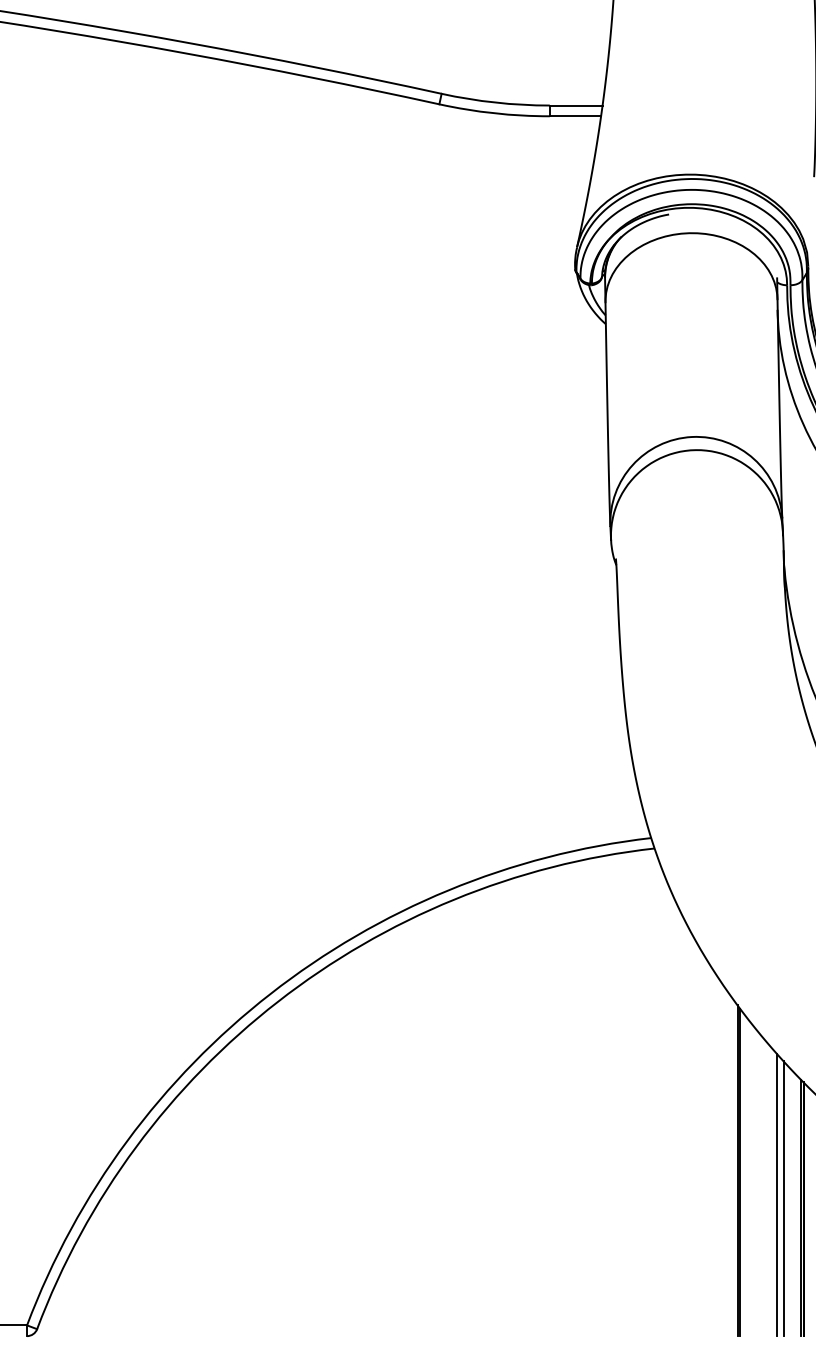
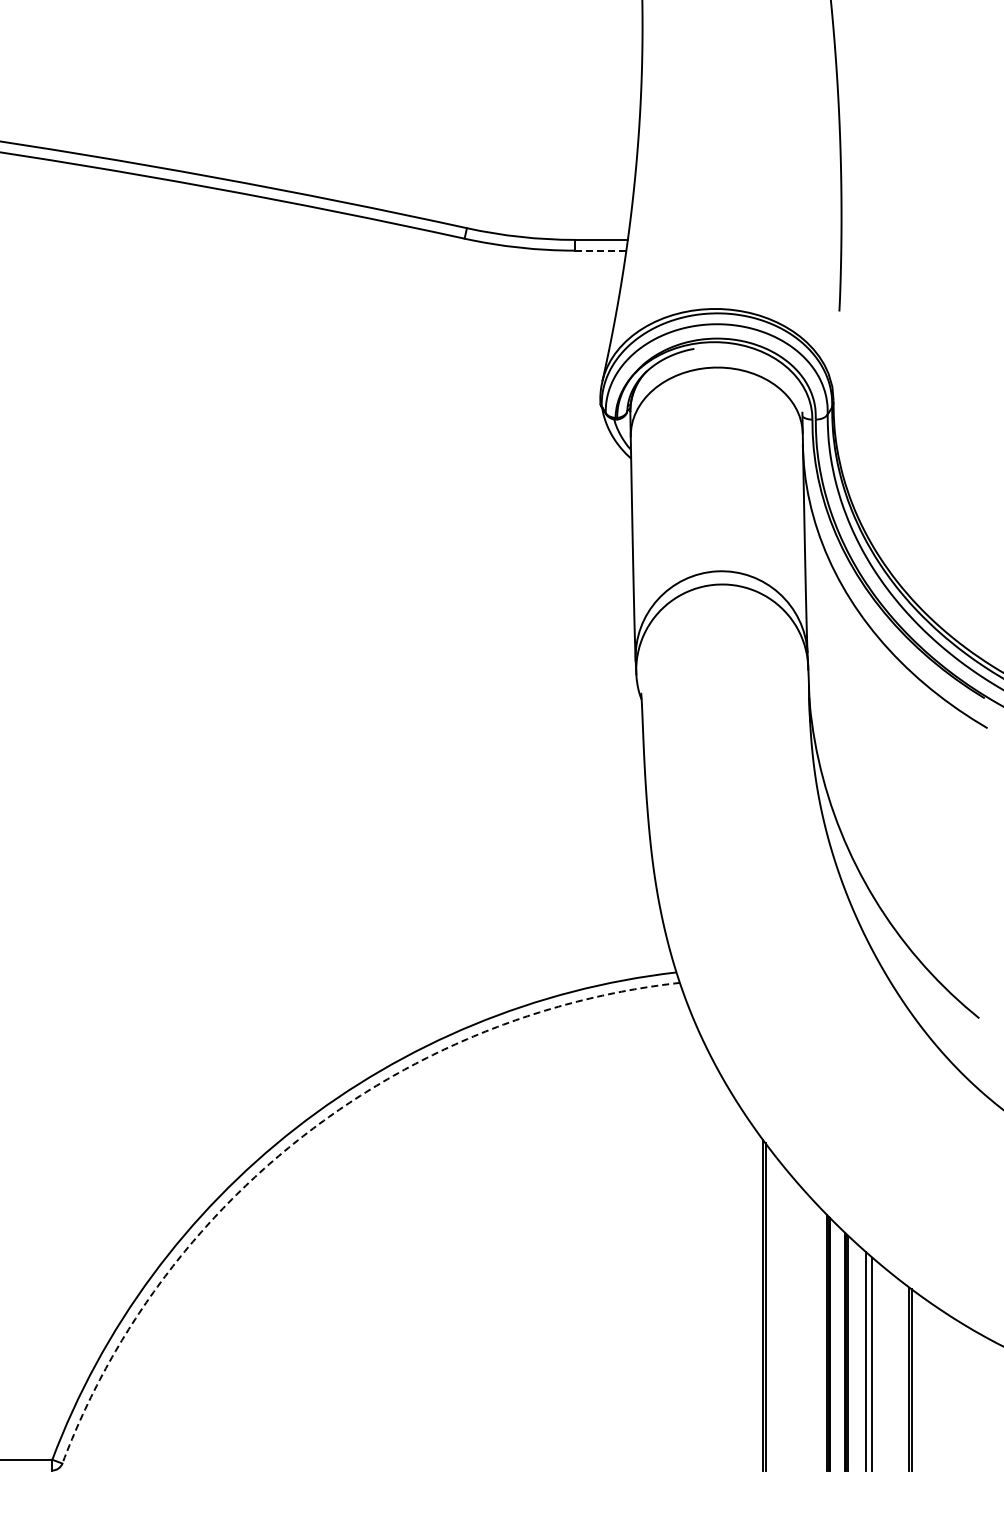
line: (575, 116) -> (600, 250), solid -> dashed
arc: (278, 1002) -> (303, 1136), solid -> dashed
line: (777, 1195) -> (802, 1329), removed
line: (783, 1198) -> (808, 1332), removed

